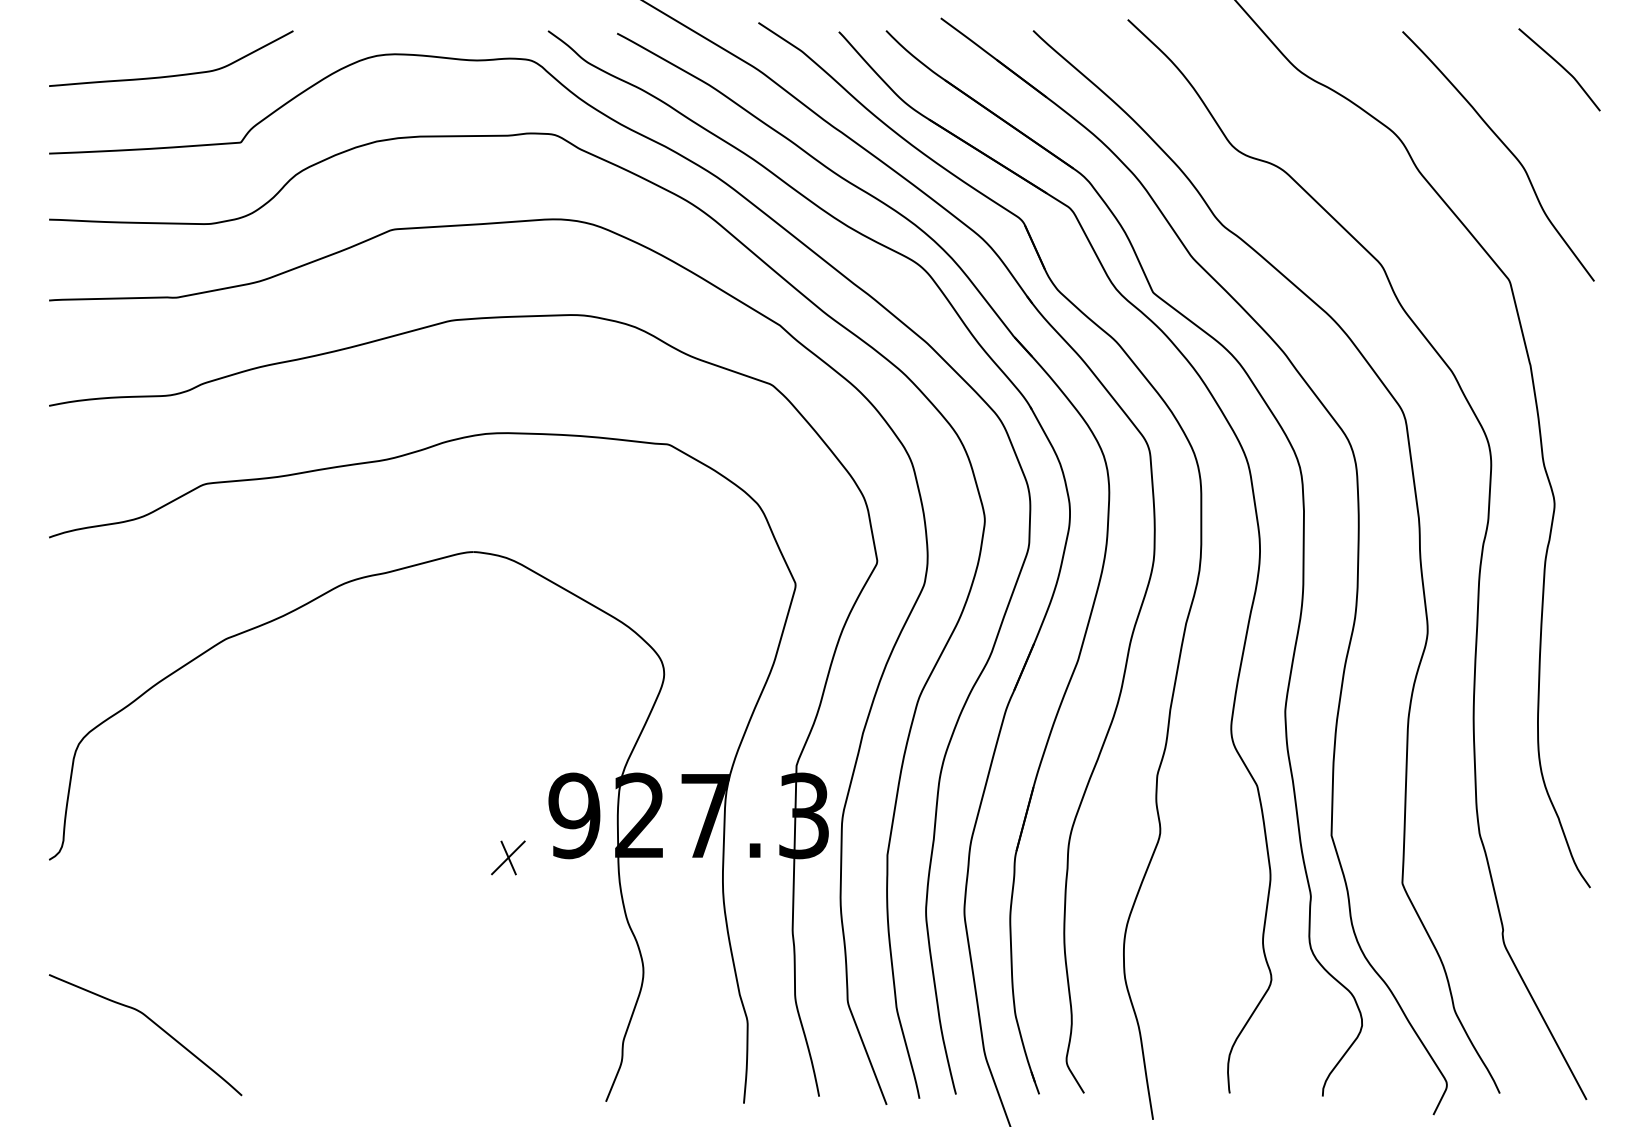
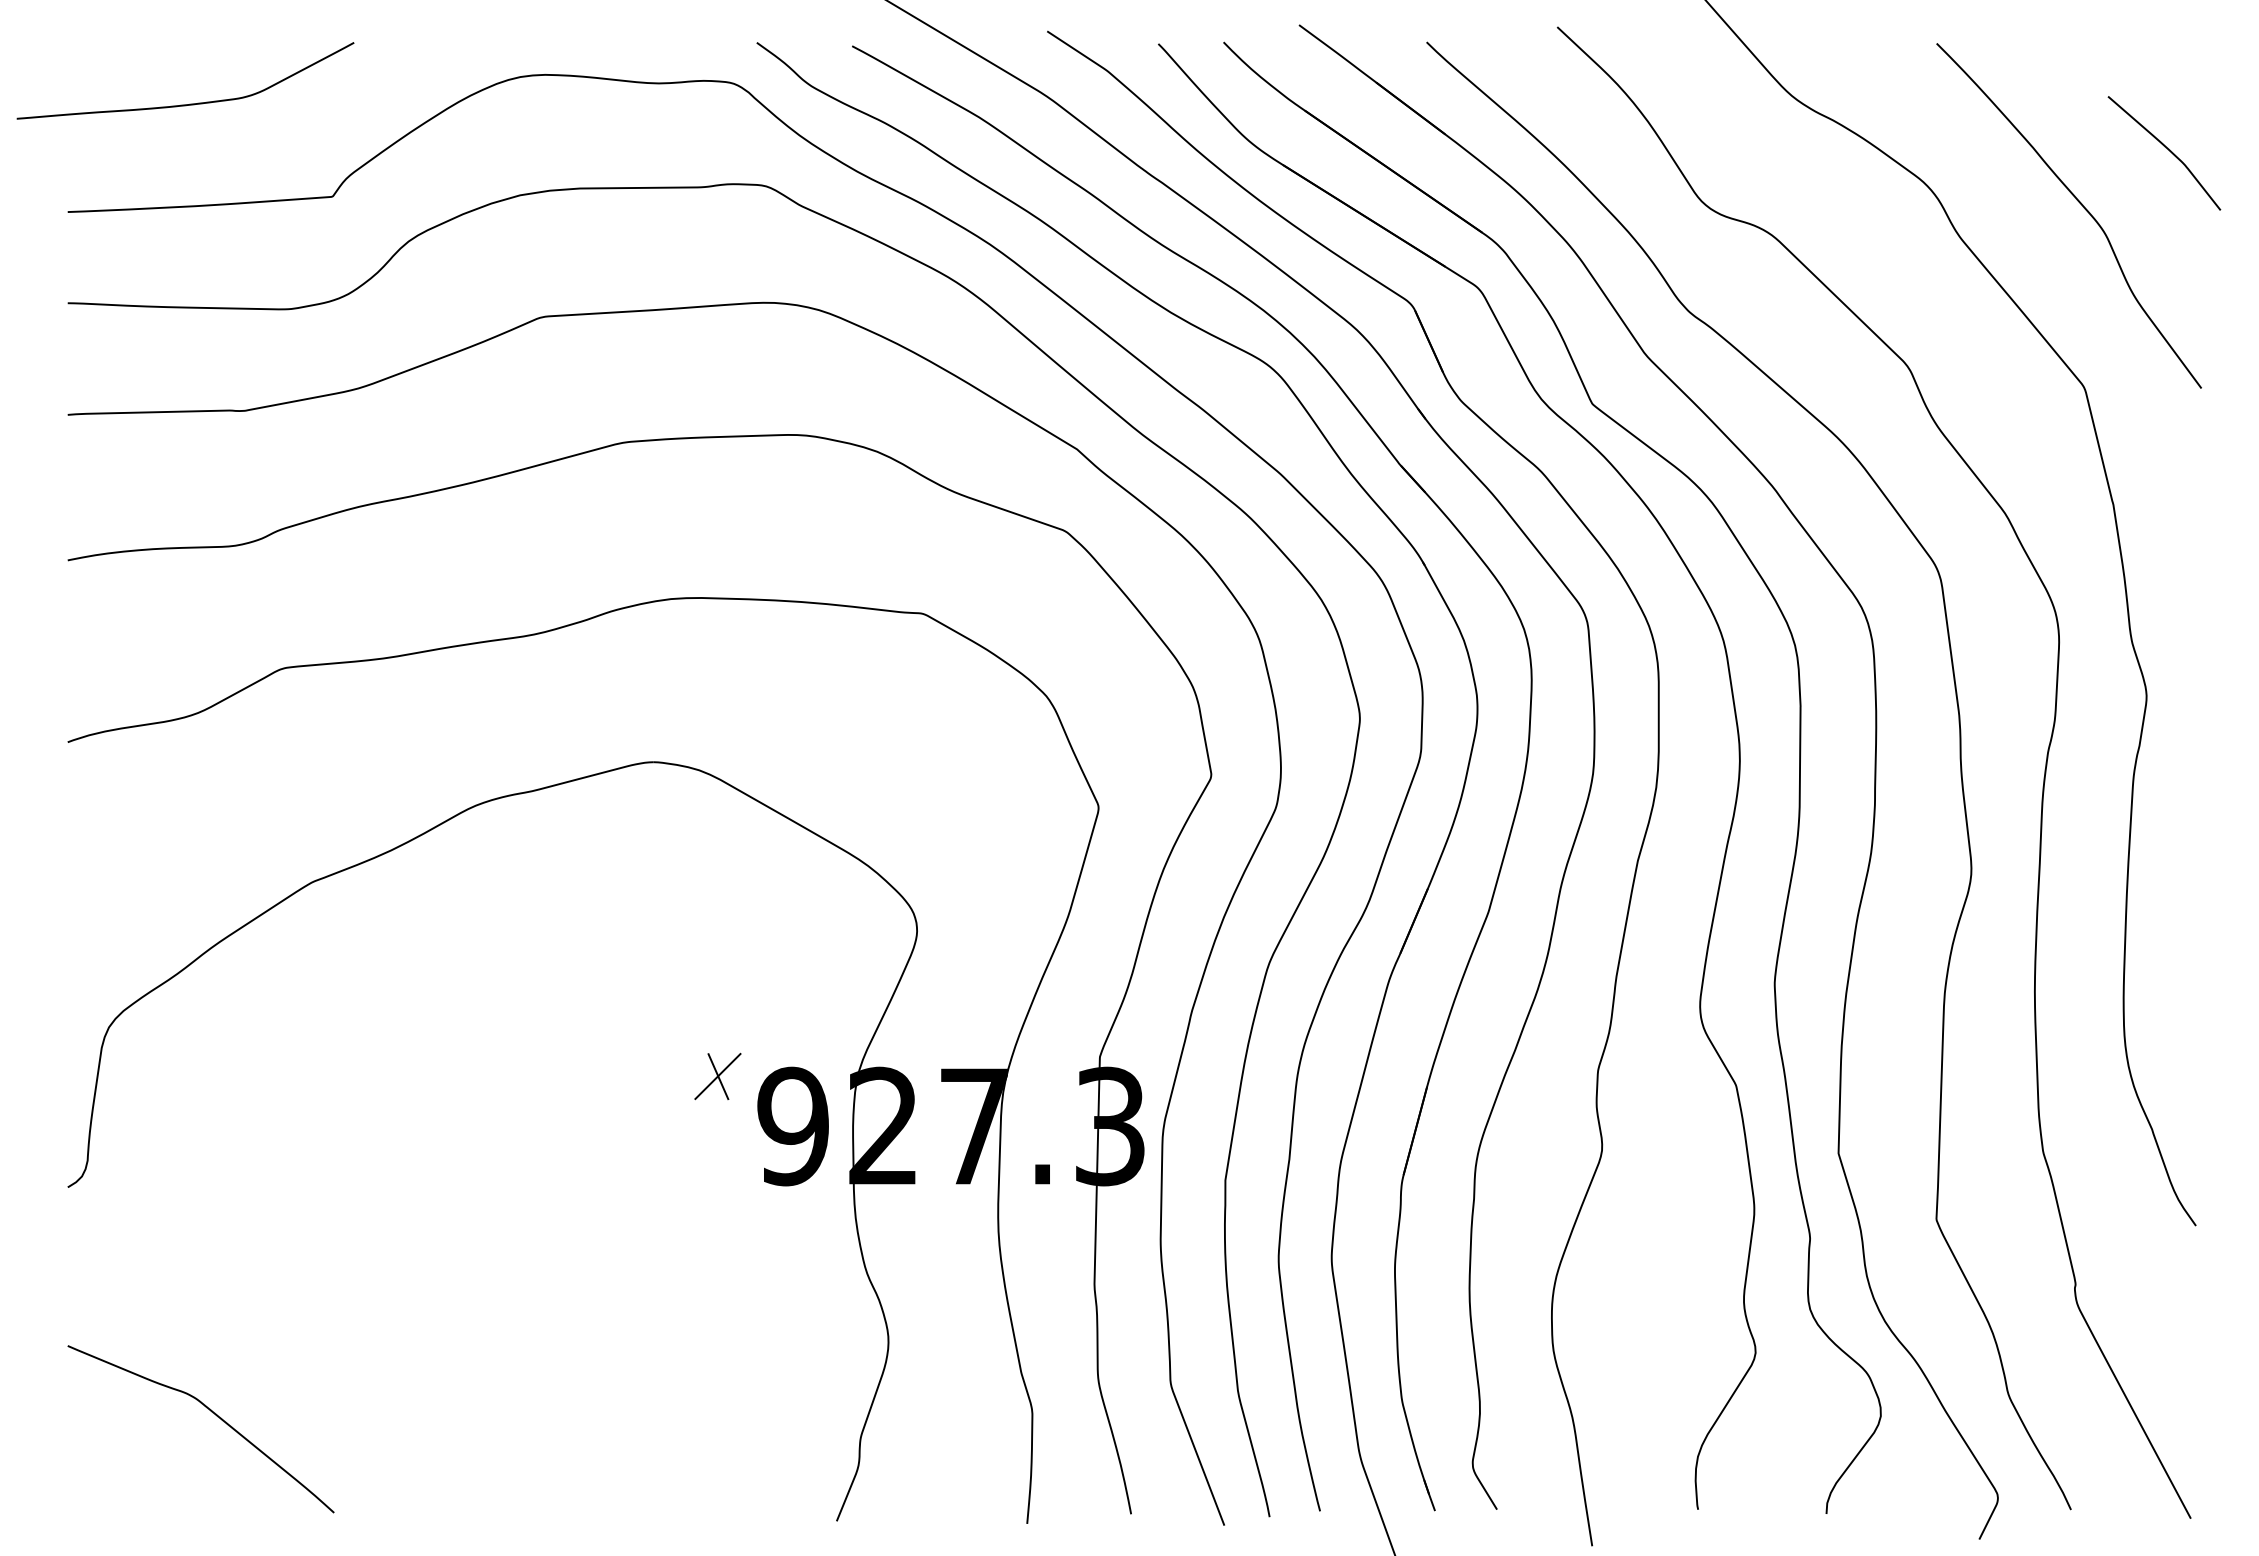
curve: (1561, 67) -> (2167, 149), moved
curve: (174, 75) -> (189, 103), moved
part: (508, 857) -> (717, 1076), moved

